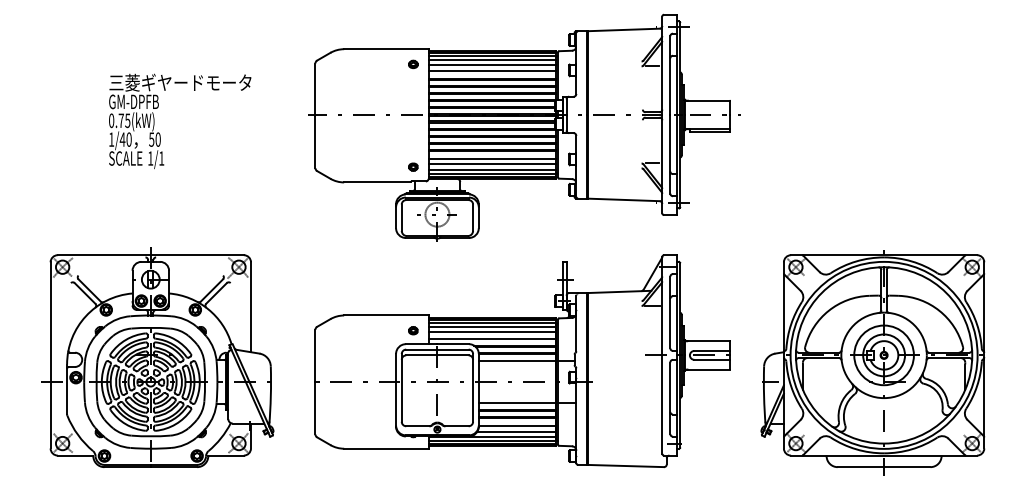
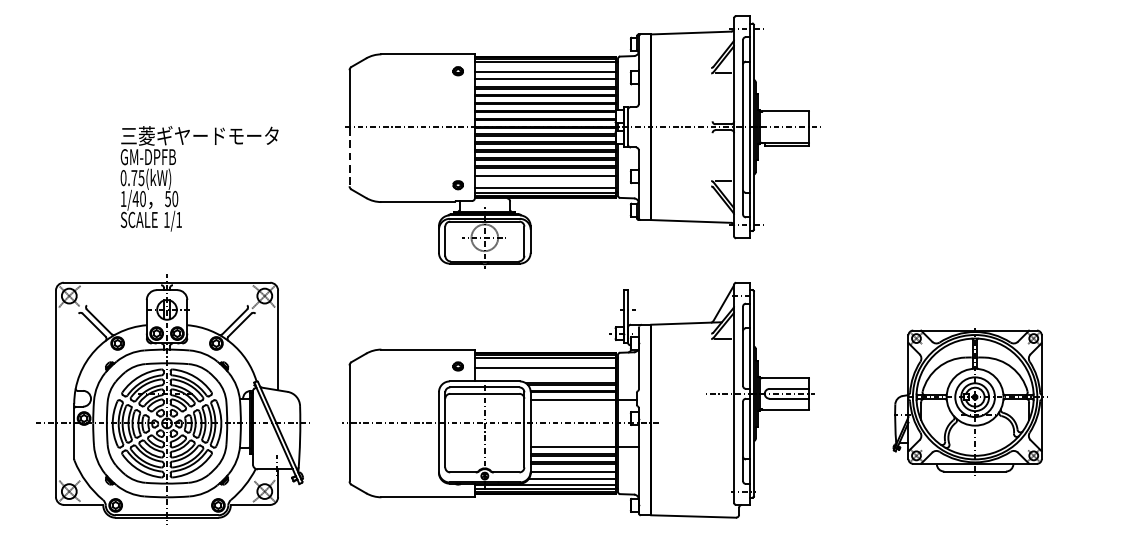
line: (491, 59) -> (544, 65), removed
text: (180, 121) -> (199, 178), moved
line: (315, 142) -> (349, 157), solid -> dashed
line: (491, 164) -> (544, 182), removed
line: (491, 326) -> (544, 361), removed
line: (491, 338) -> (544, 375), removed
part: (872, 362) -> (967, 401), size x0.6

